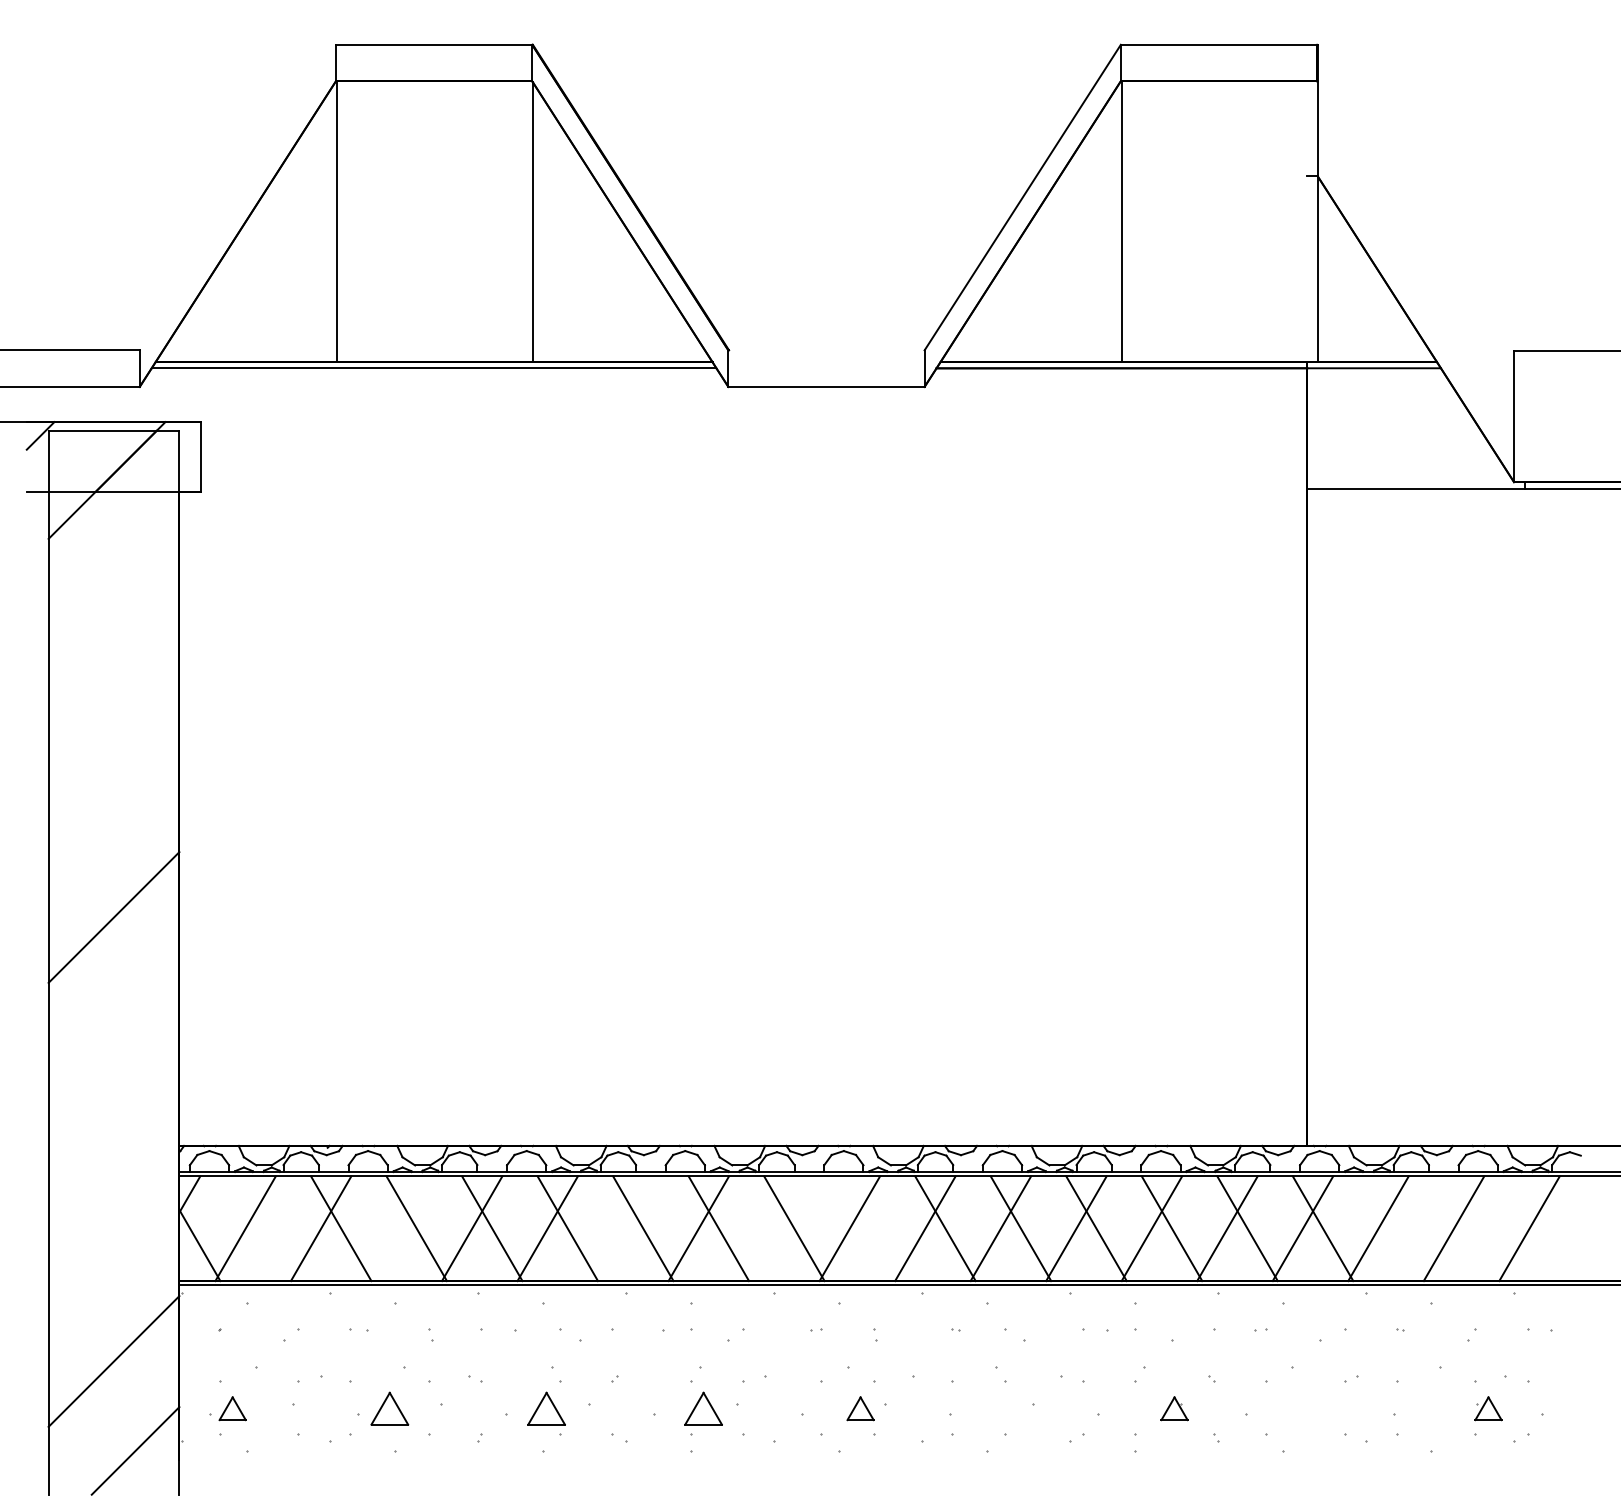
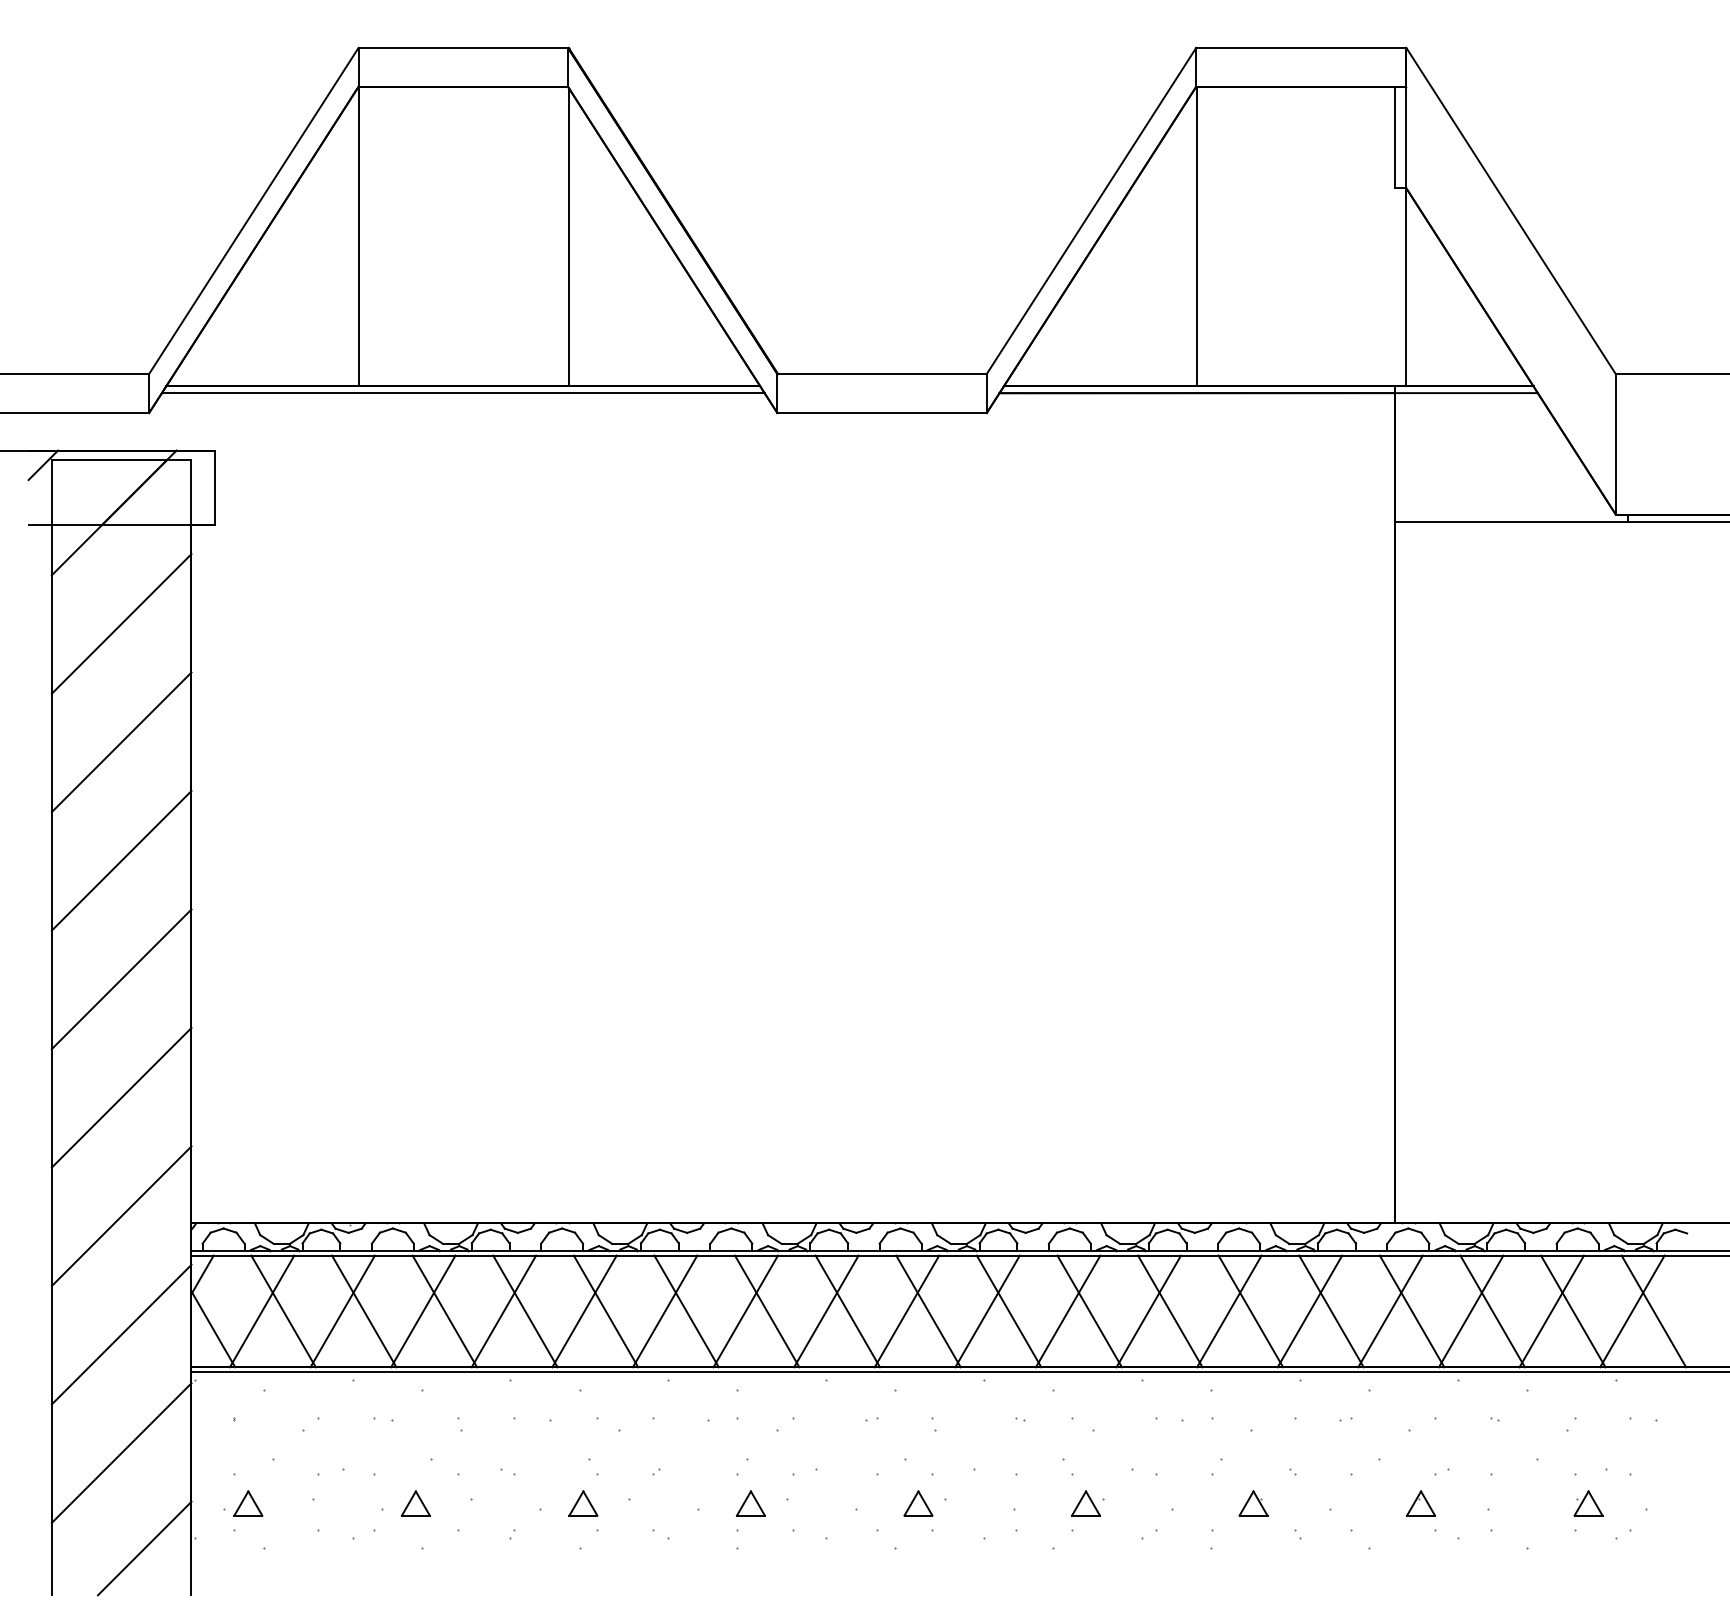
line: (1307, 128) -> (1395, 137), added
line: (237, 197) -> (253, 210), added
line: (1415, 198) -> (1510, 211), added
line: (825, 350) -> (881, 374), added
line: (113, 584) -> (121, 623), added
line: (113, 695) -> (121, 742), added
line: (113, 806) -> (121, 860), added
line: (113, 1028) -> (121, 1097), added
line: (113, 1139) -> (121, 1216), added
line: (265, 1228) -> (283, 1311), added
line: (396, 1228) -> (423, 1311), added
line: (622, 1228) -> (664, 1311), added
line: (774, 1228) -> (826, 1311), added
line: (869, 1228) -> (928, 1311), added
line: (1398, 1228) -> (1492, 1311), added
line: (1474, 1228) -> (1573, 1311), added
line: (1549, 1228) -> (1653, 1311), added
line: (113, 1250) -> (121, 1334), added
part: (389, 1408) -> (415, 1503), size x0.71
part: (546, 1408) -> (583, 1503), size x0.71
part: (703, 1408) -> (750, 1503), size x0.71
part: (1017, 1408) -> (1085, 1503), added
part: (1331, 1408) -> (1420, 1503), added

